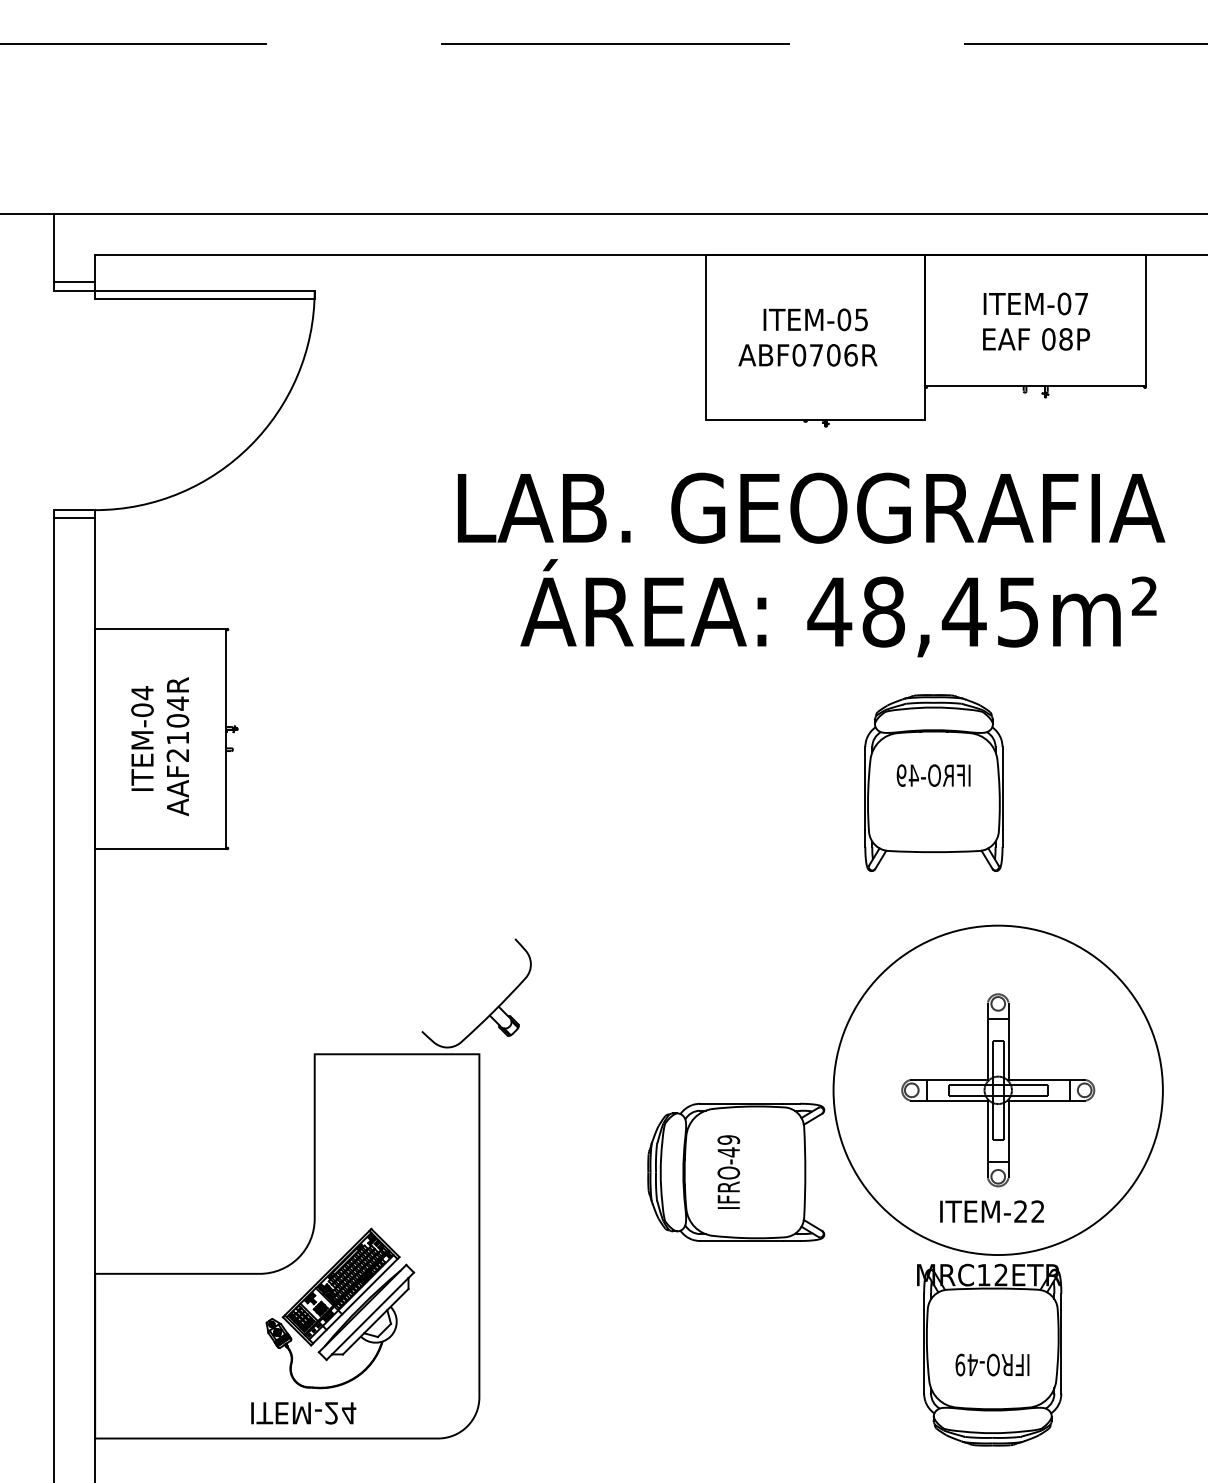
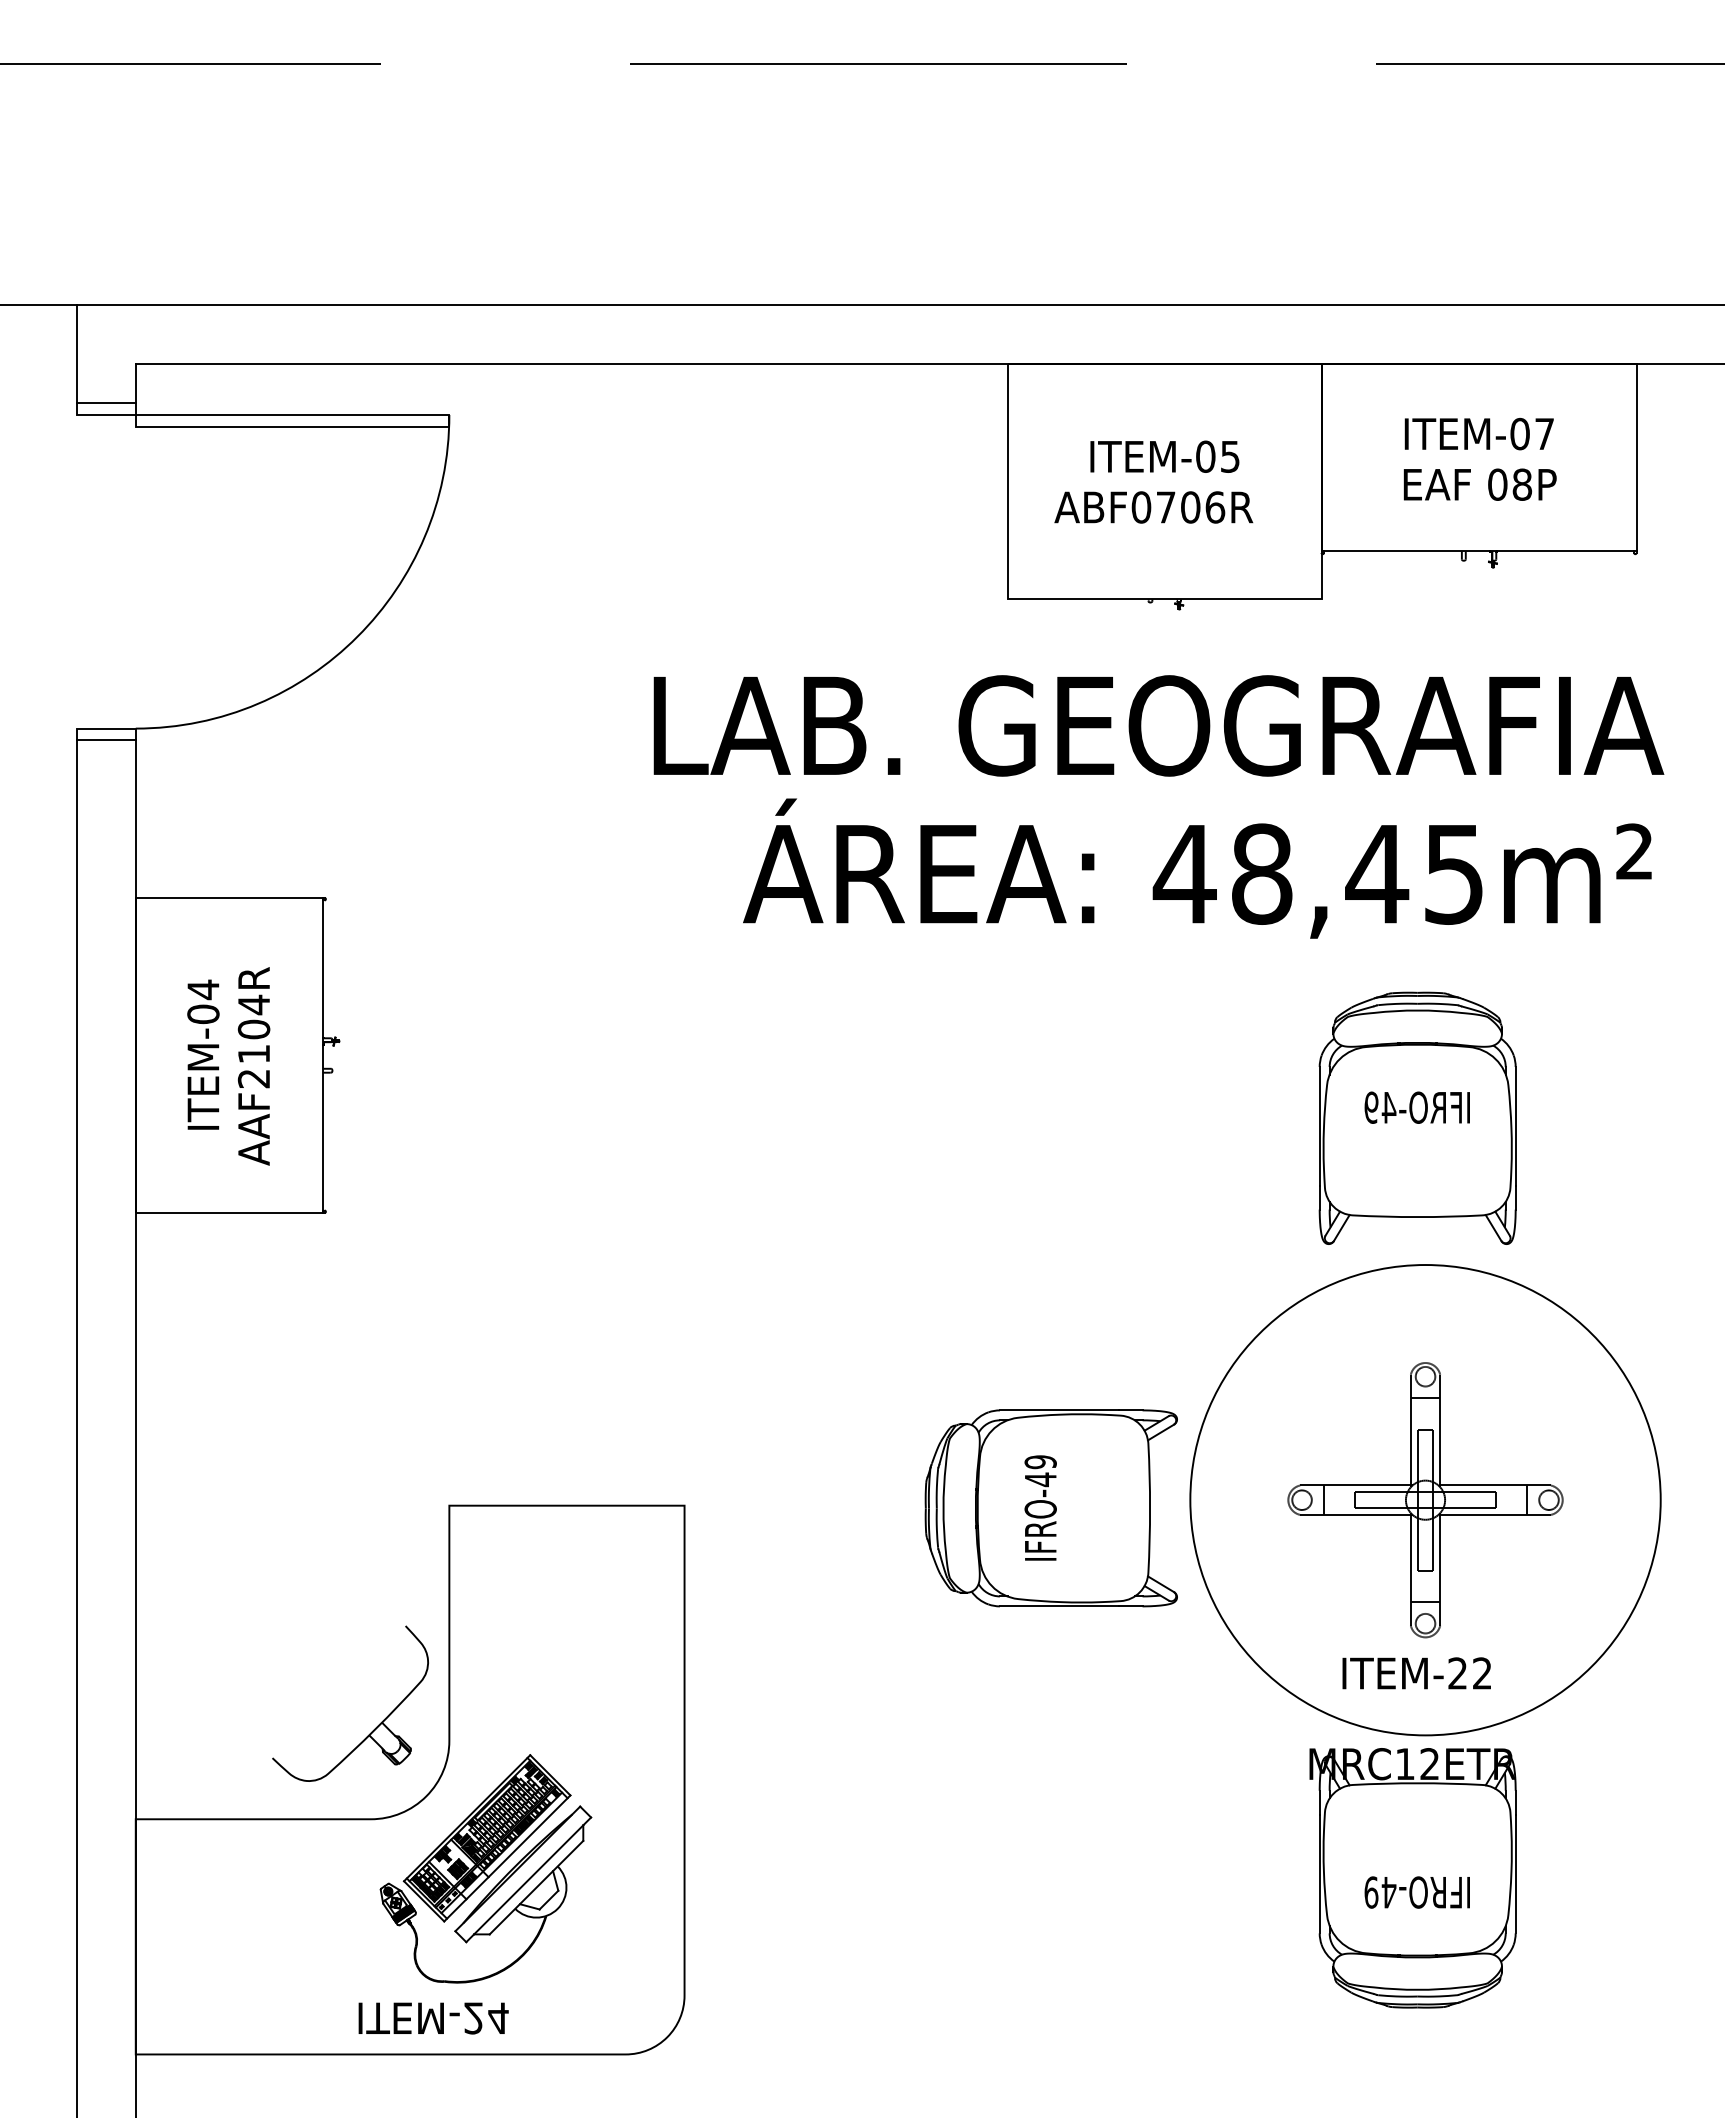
part: (933, 782) -> (1417, 1117), moved
part: (494, 1010) -> (375, 1727), moved
part: (735, 1172) -> (1050, 1508), moved
part: (998, 1185) -> (1425, 1636), moved

